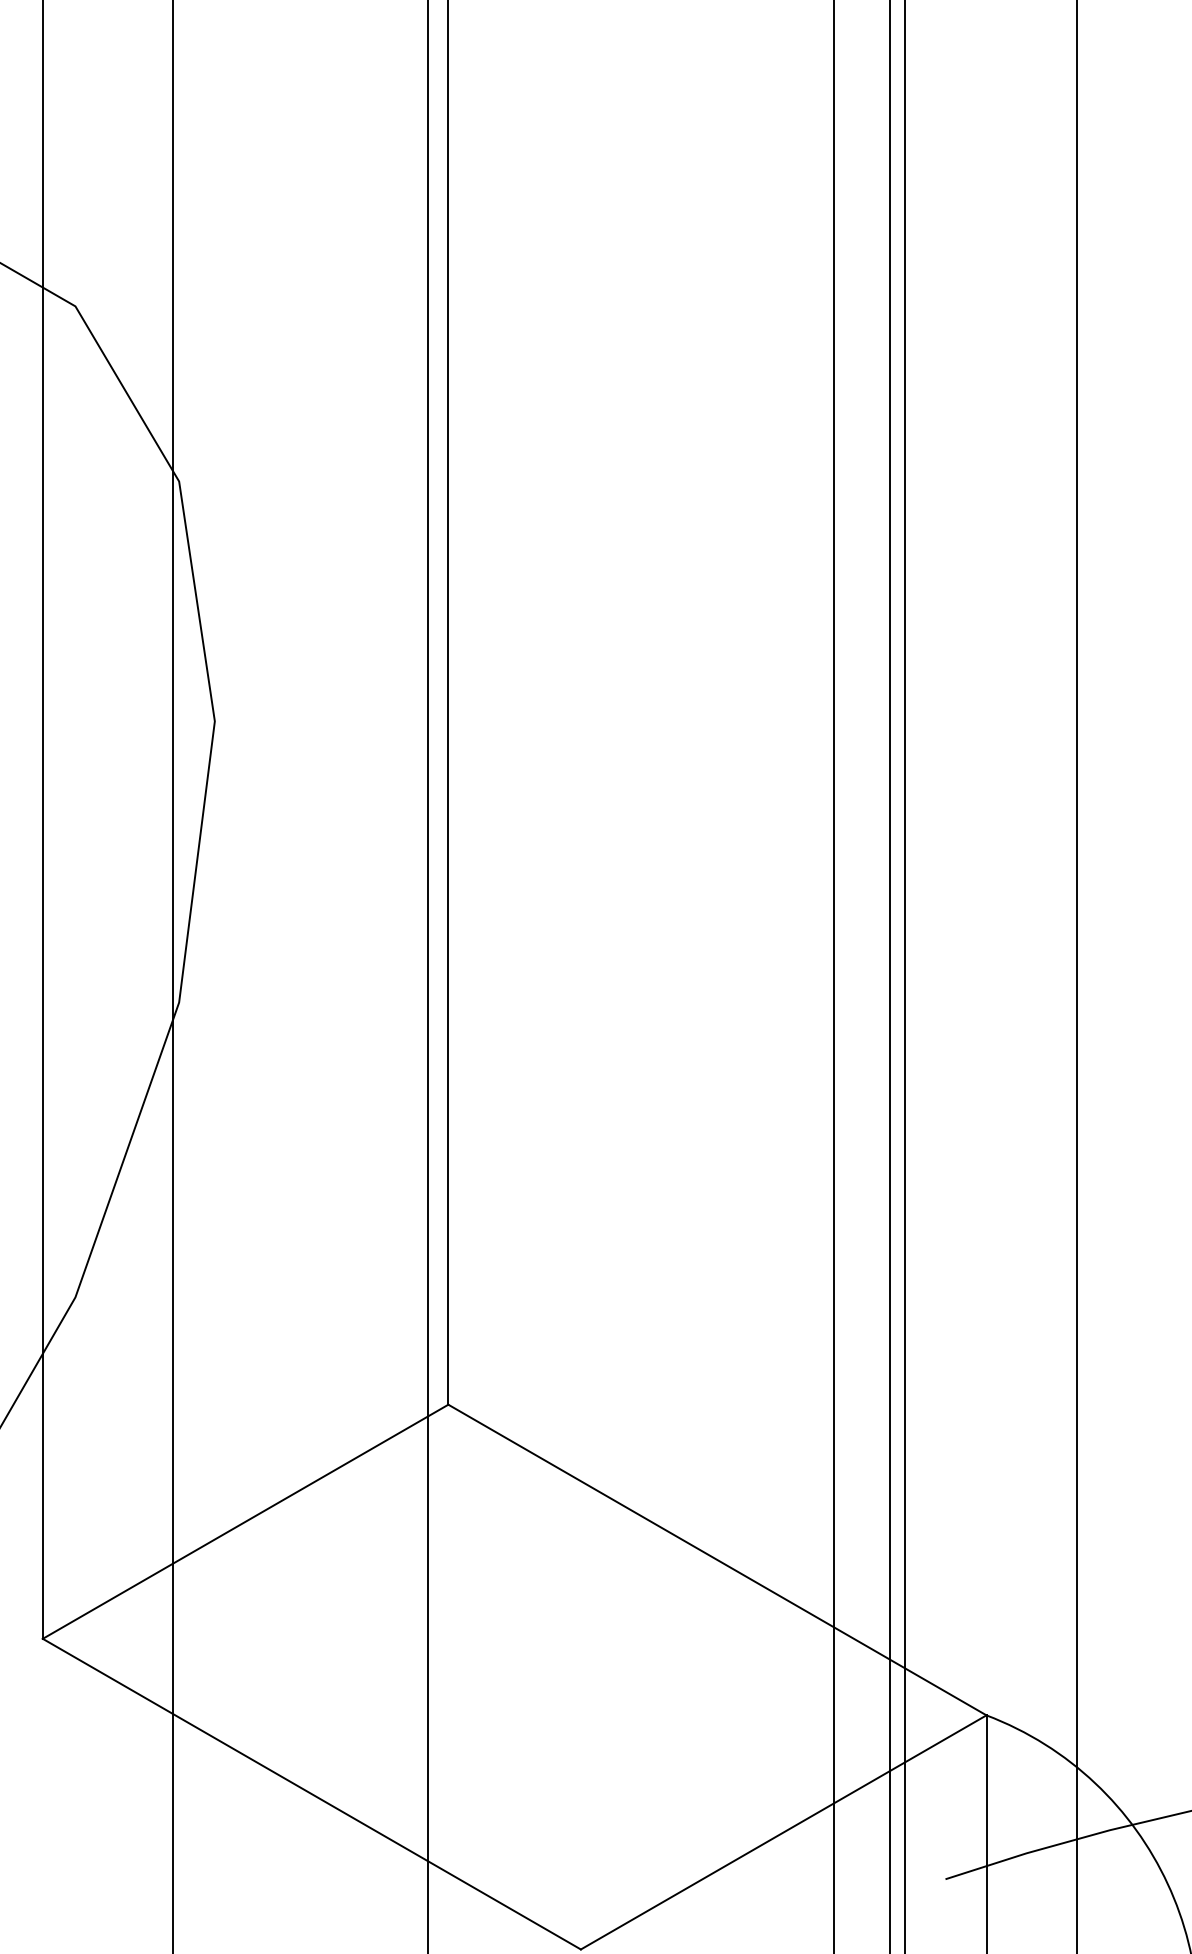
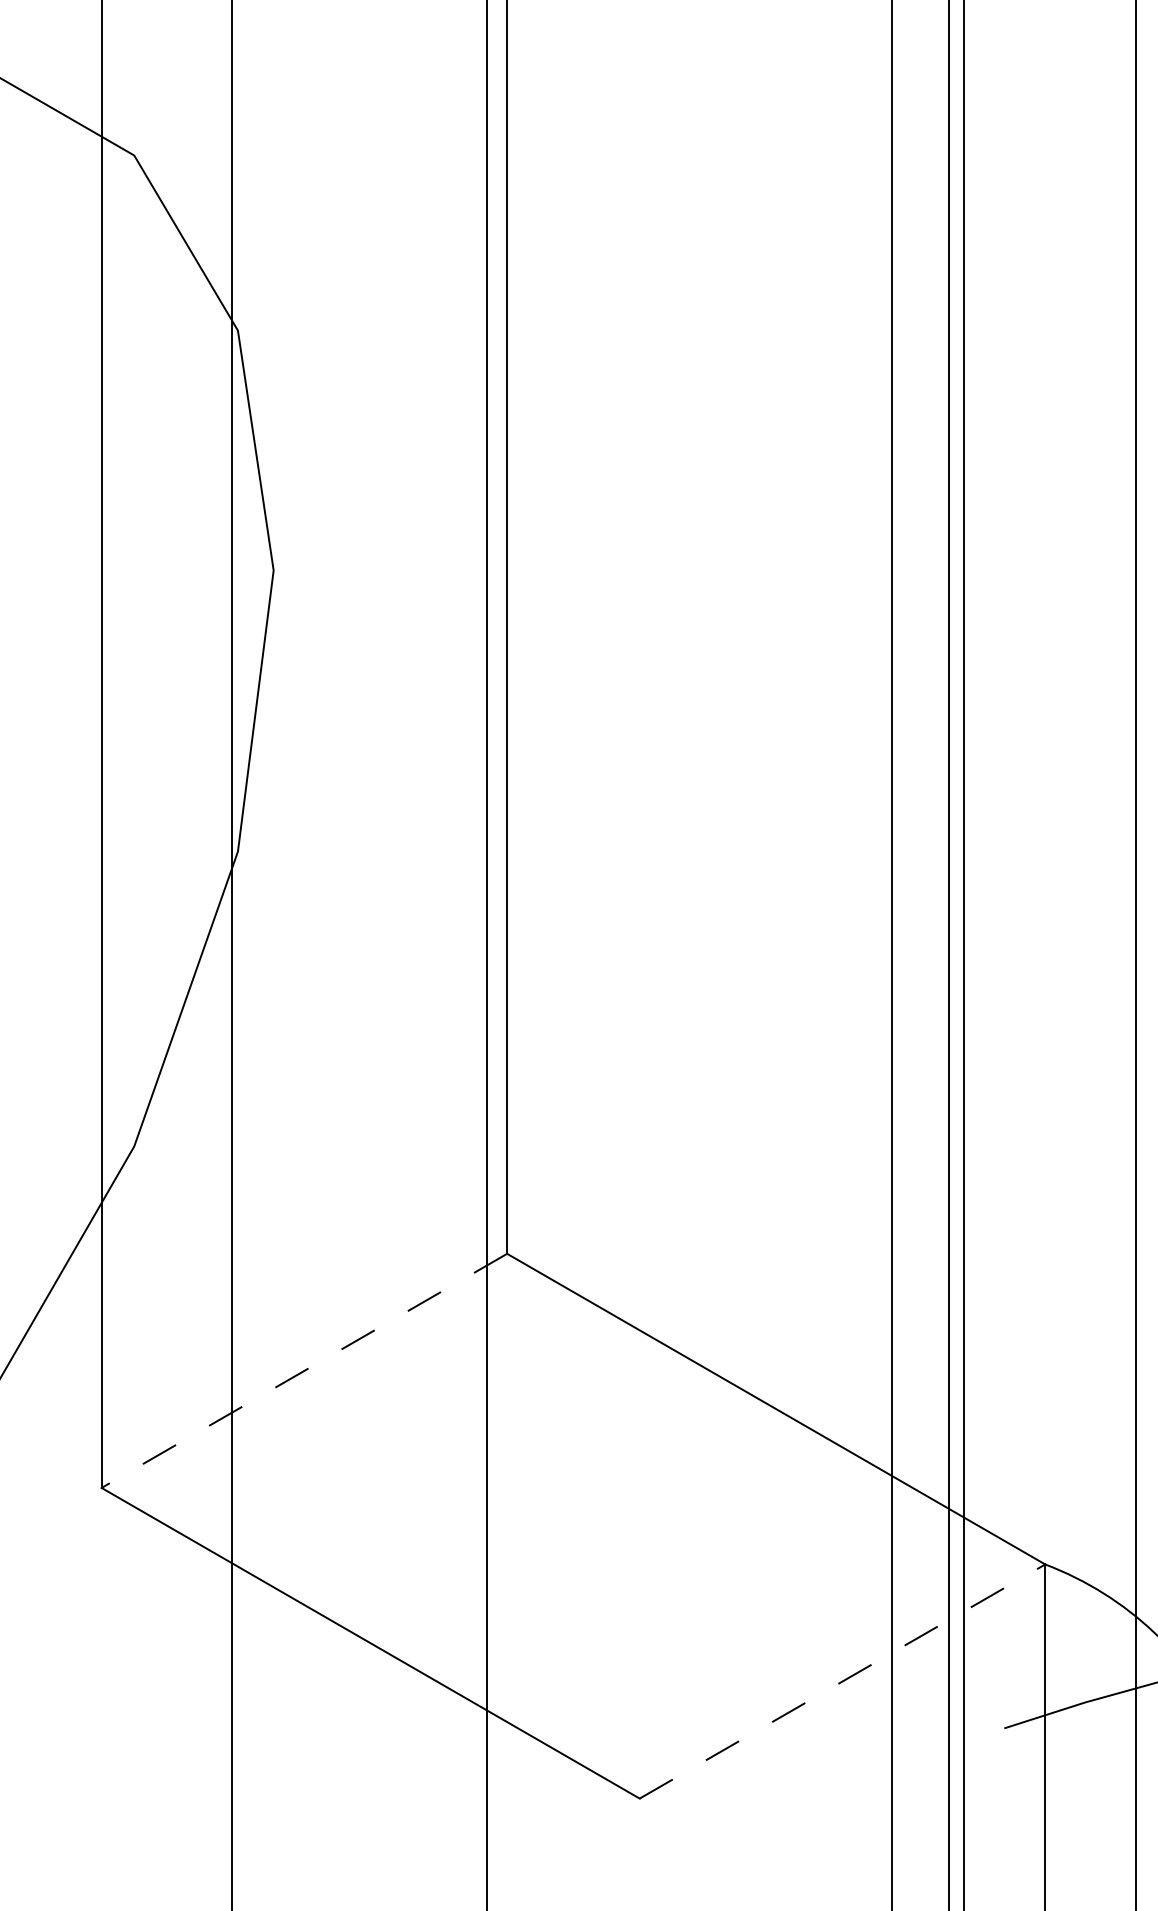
line: (245, 1522) -> (304, 1371), solid -> dashed
line: (784, 1832) -> (843, 1681), solid -> dashed

